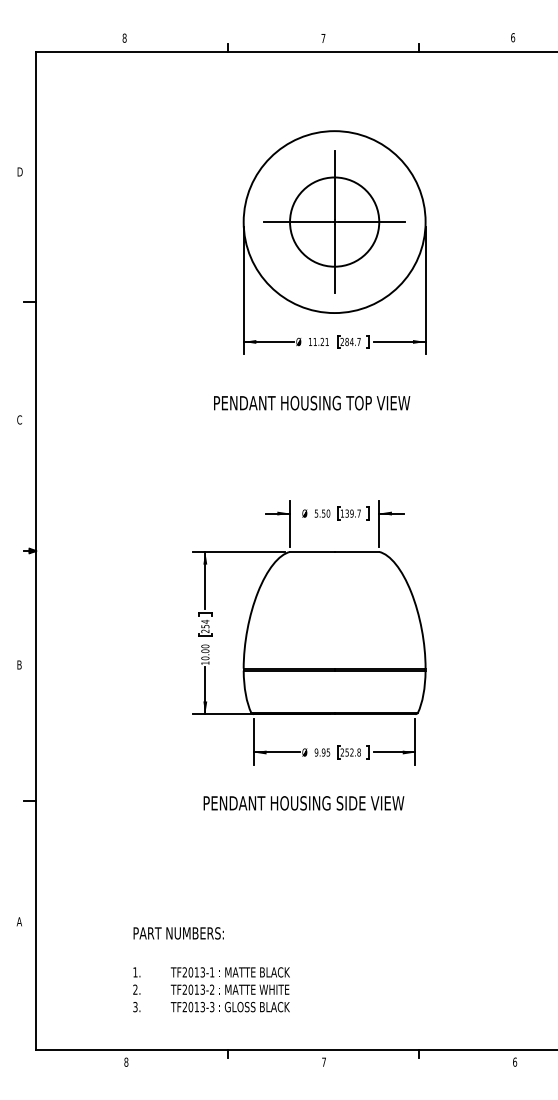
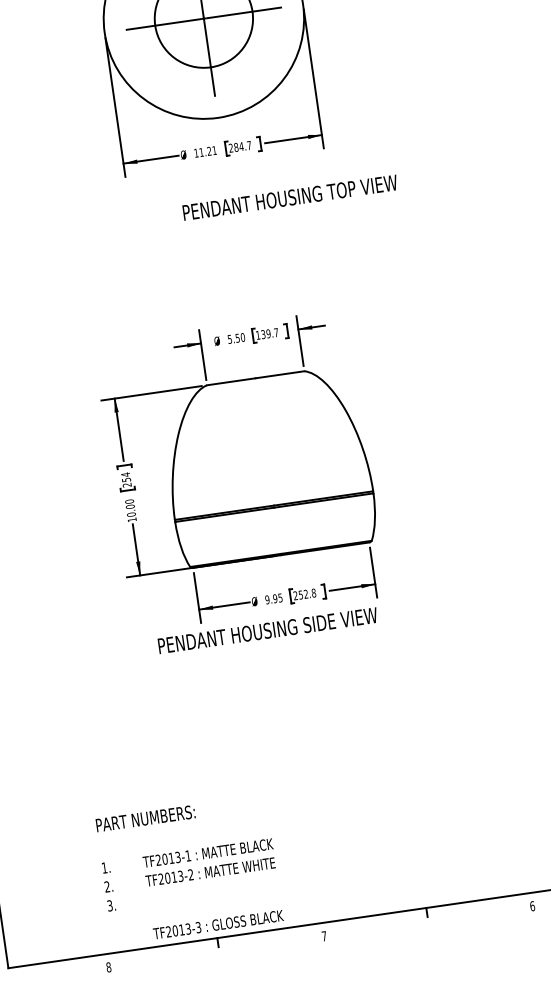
text: (312, 402) -> (290, 196), moved
text: (303, 803) -> (267, 630), moved
text: (229, 1007) -> (217, 925), moved

